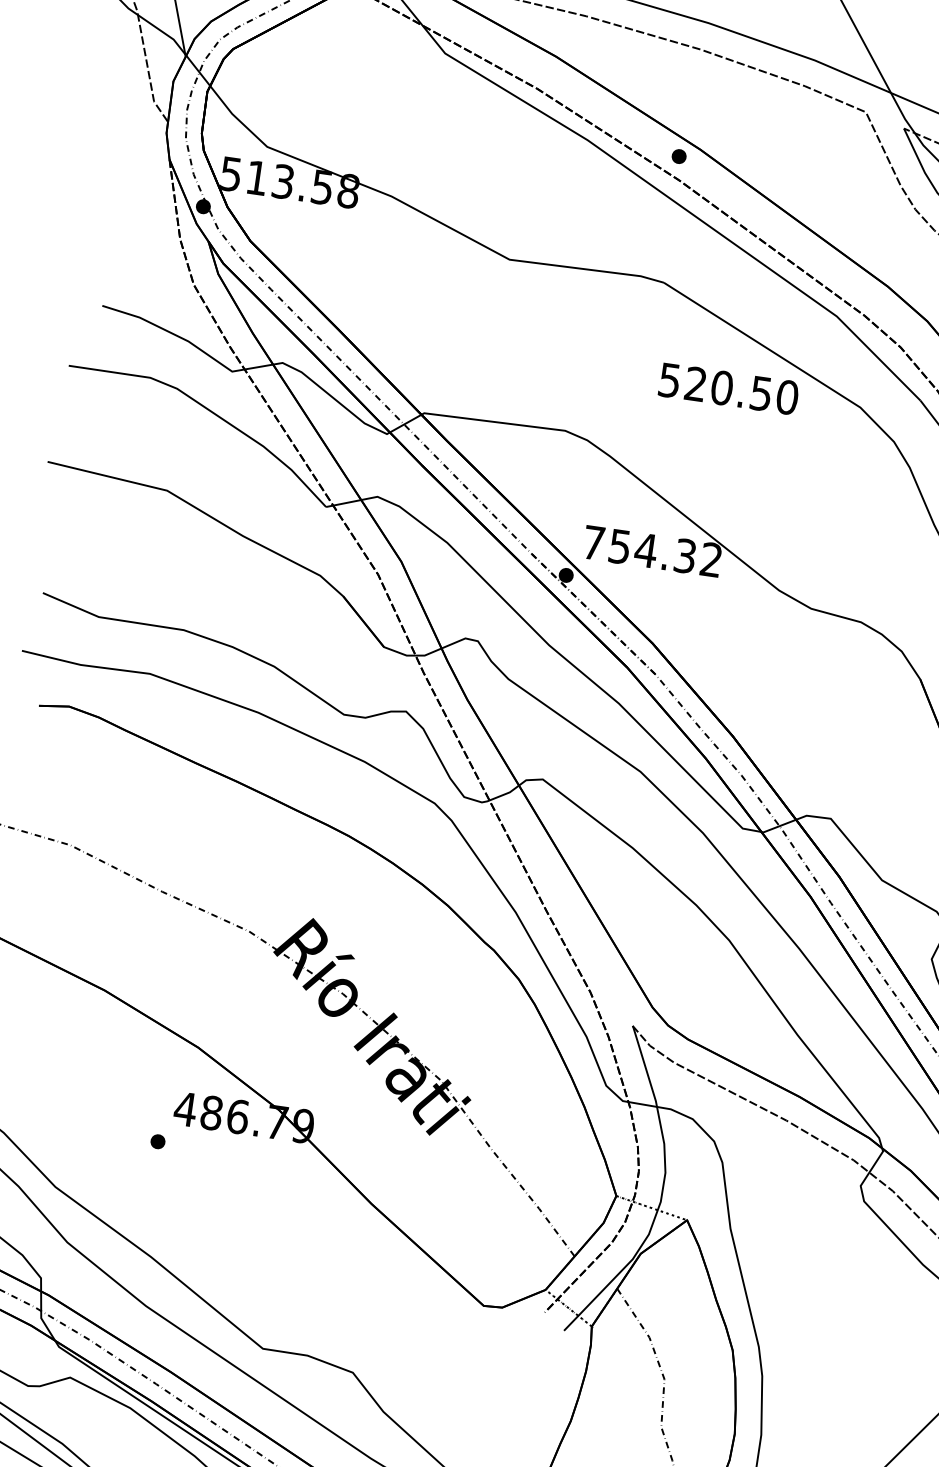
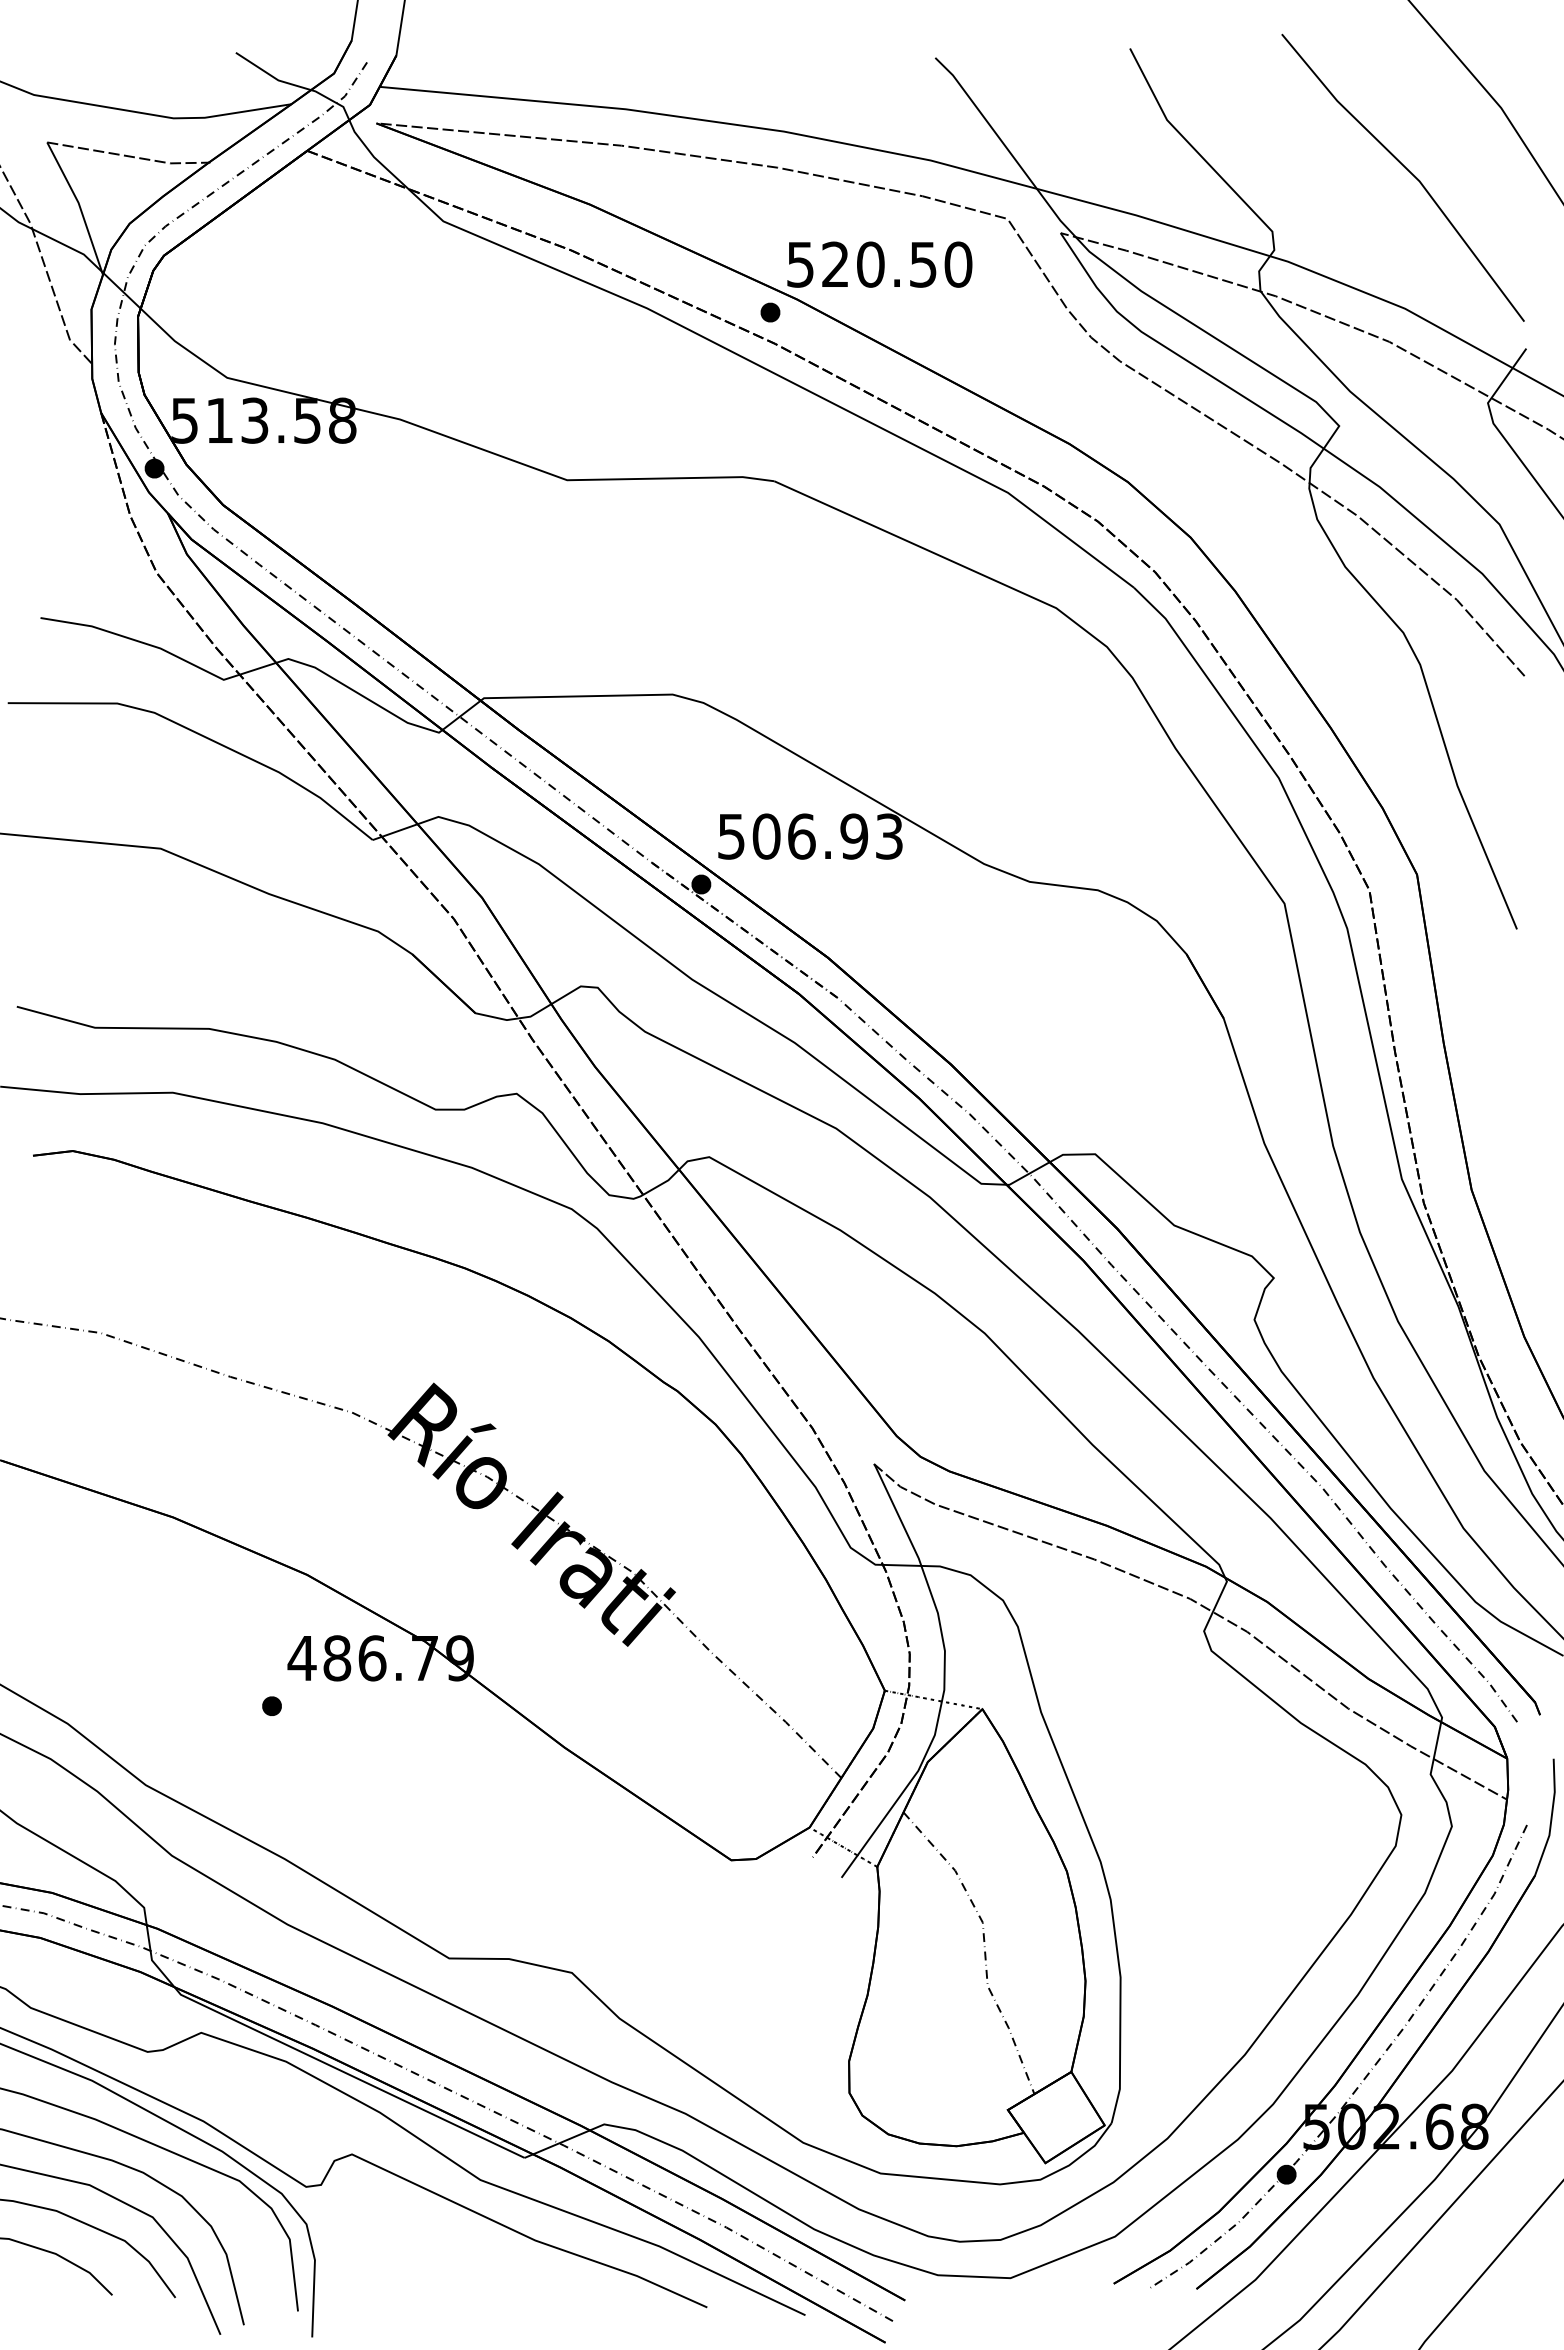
text: (728, 388) -> (879, 264), moved
text: (652, 551) -> (810, 836), 754.32 -> 506.93

